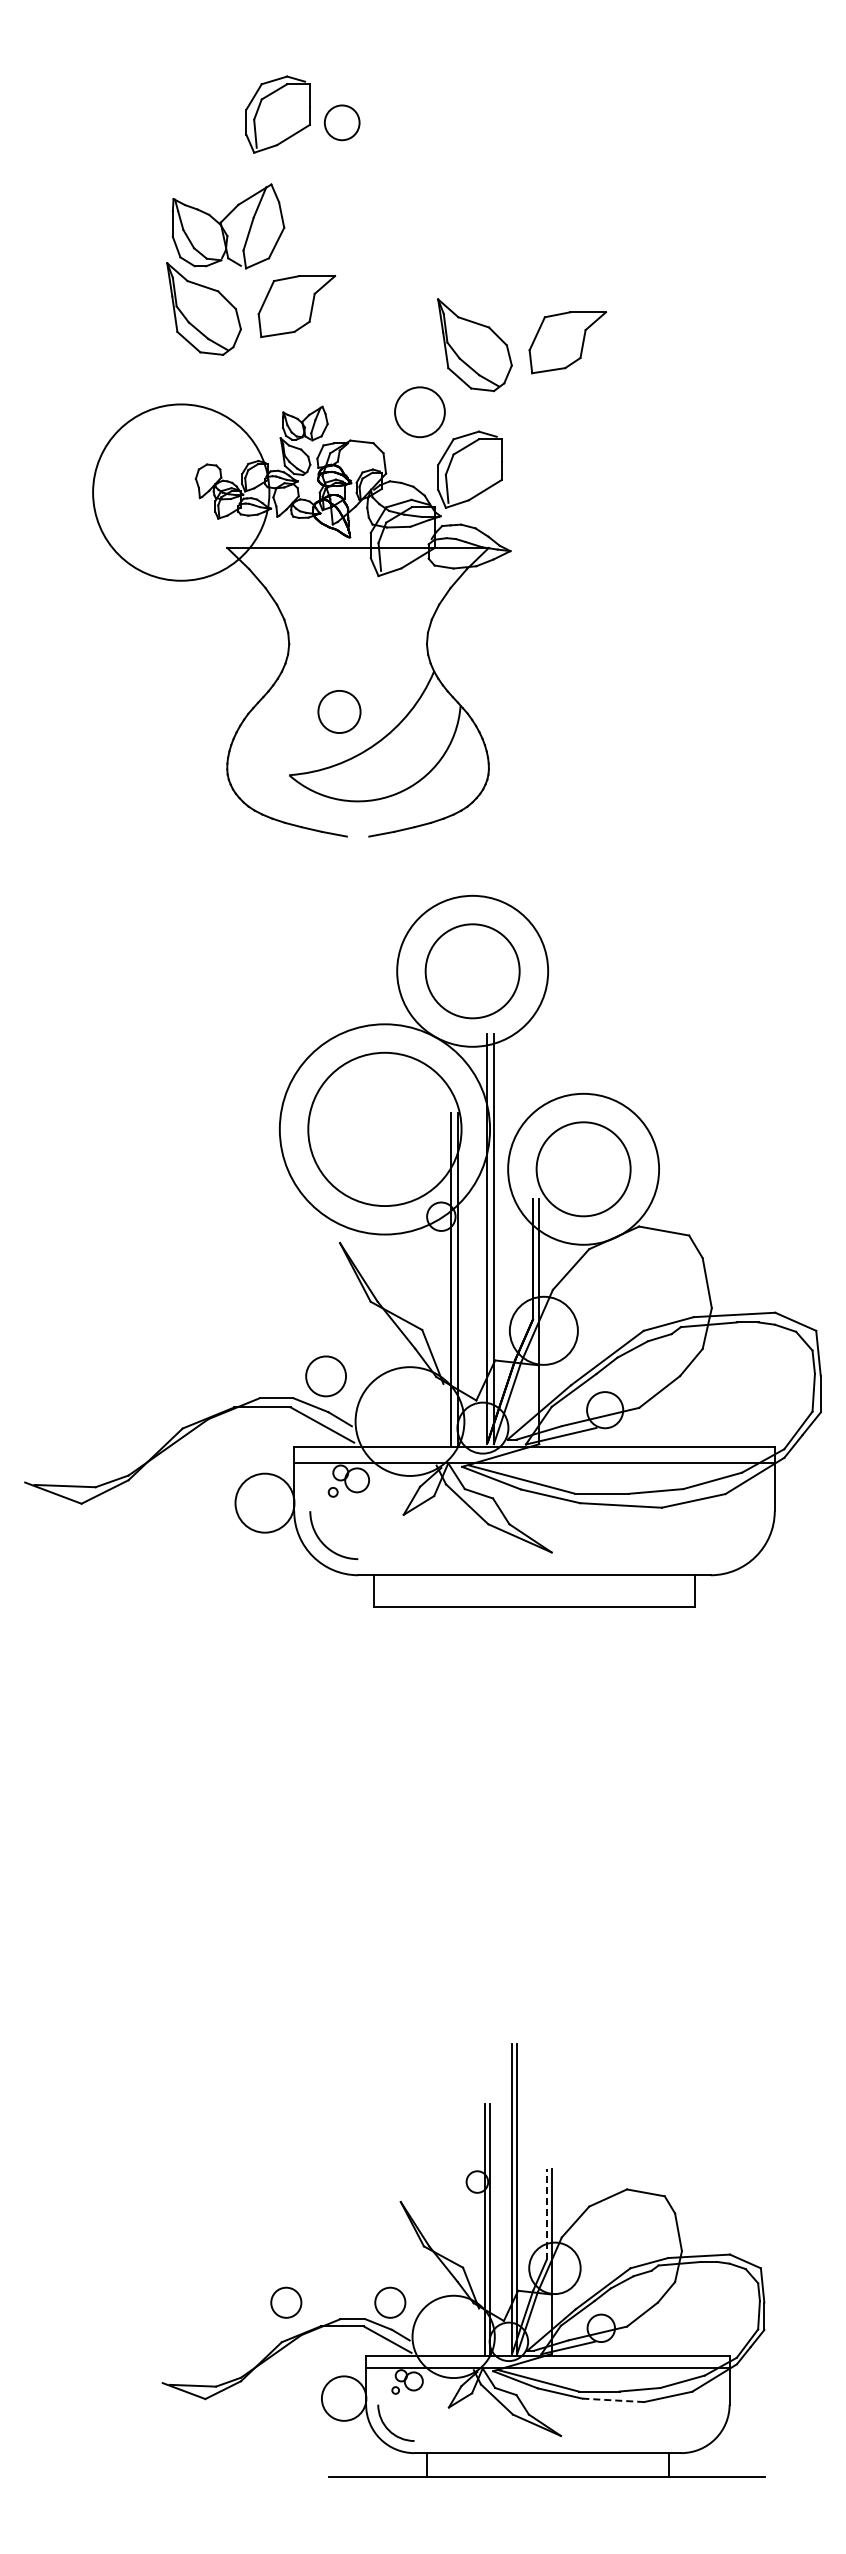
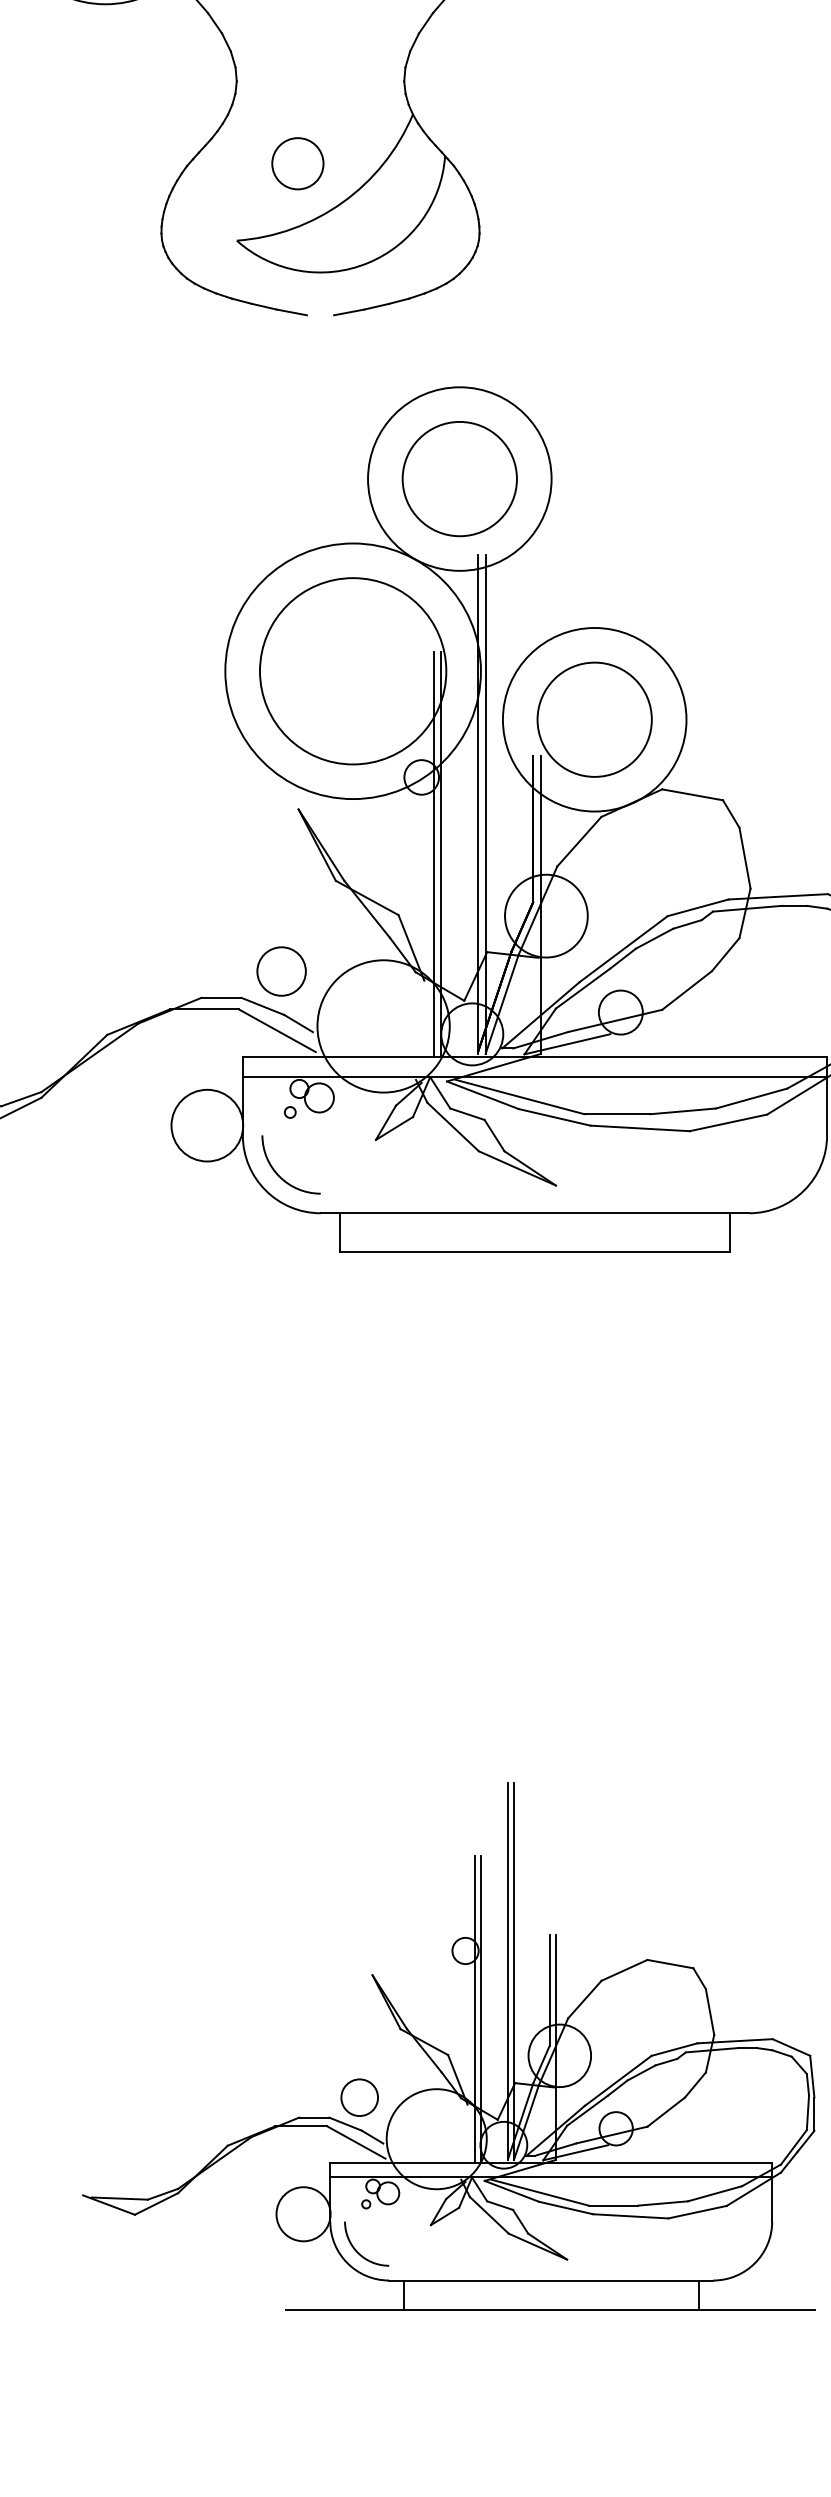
line: (546, 2214) -> (549, 1990), dashed -> solid
circle: (286, 2302) -> (233, 2097), removed
line: (613, 2400) -> (631, 2216), dashed -> solid

